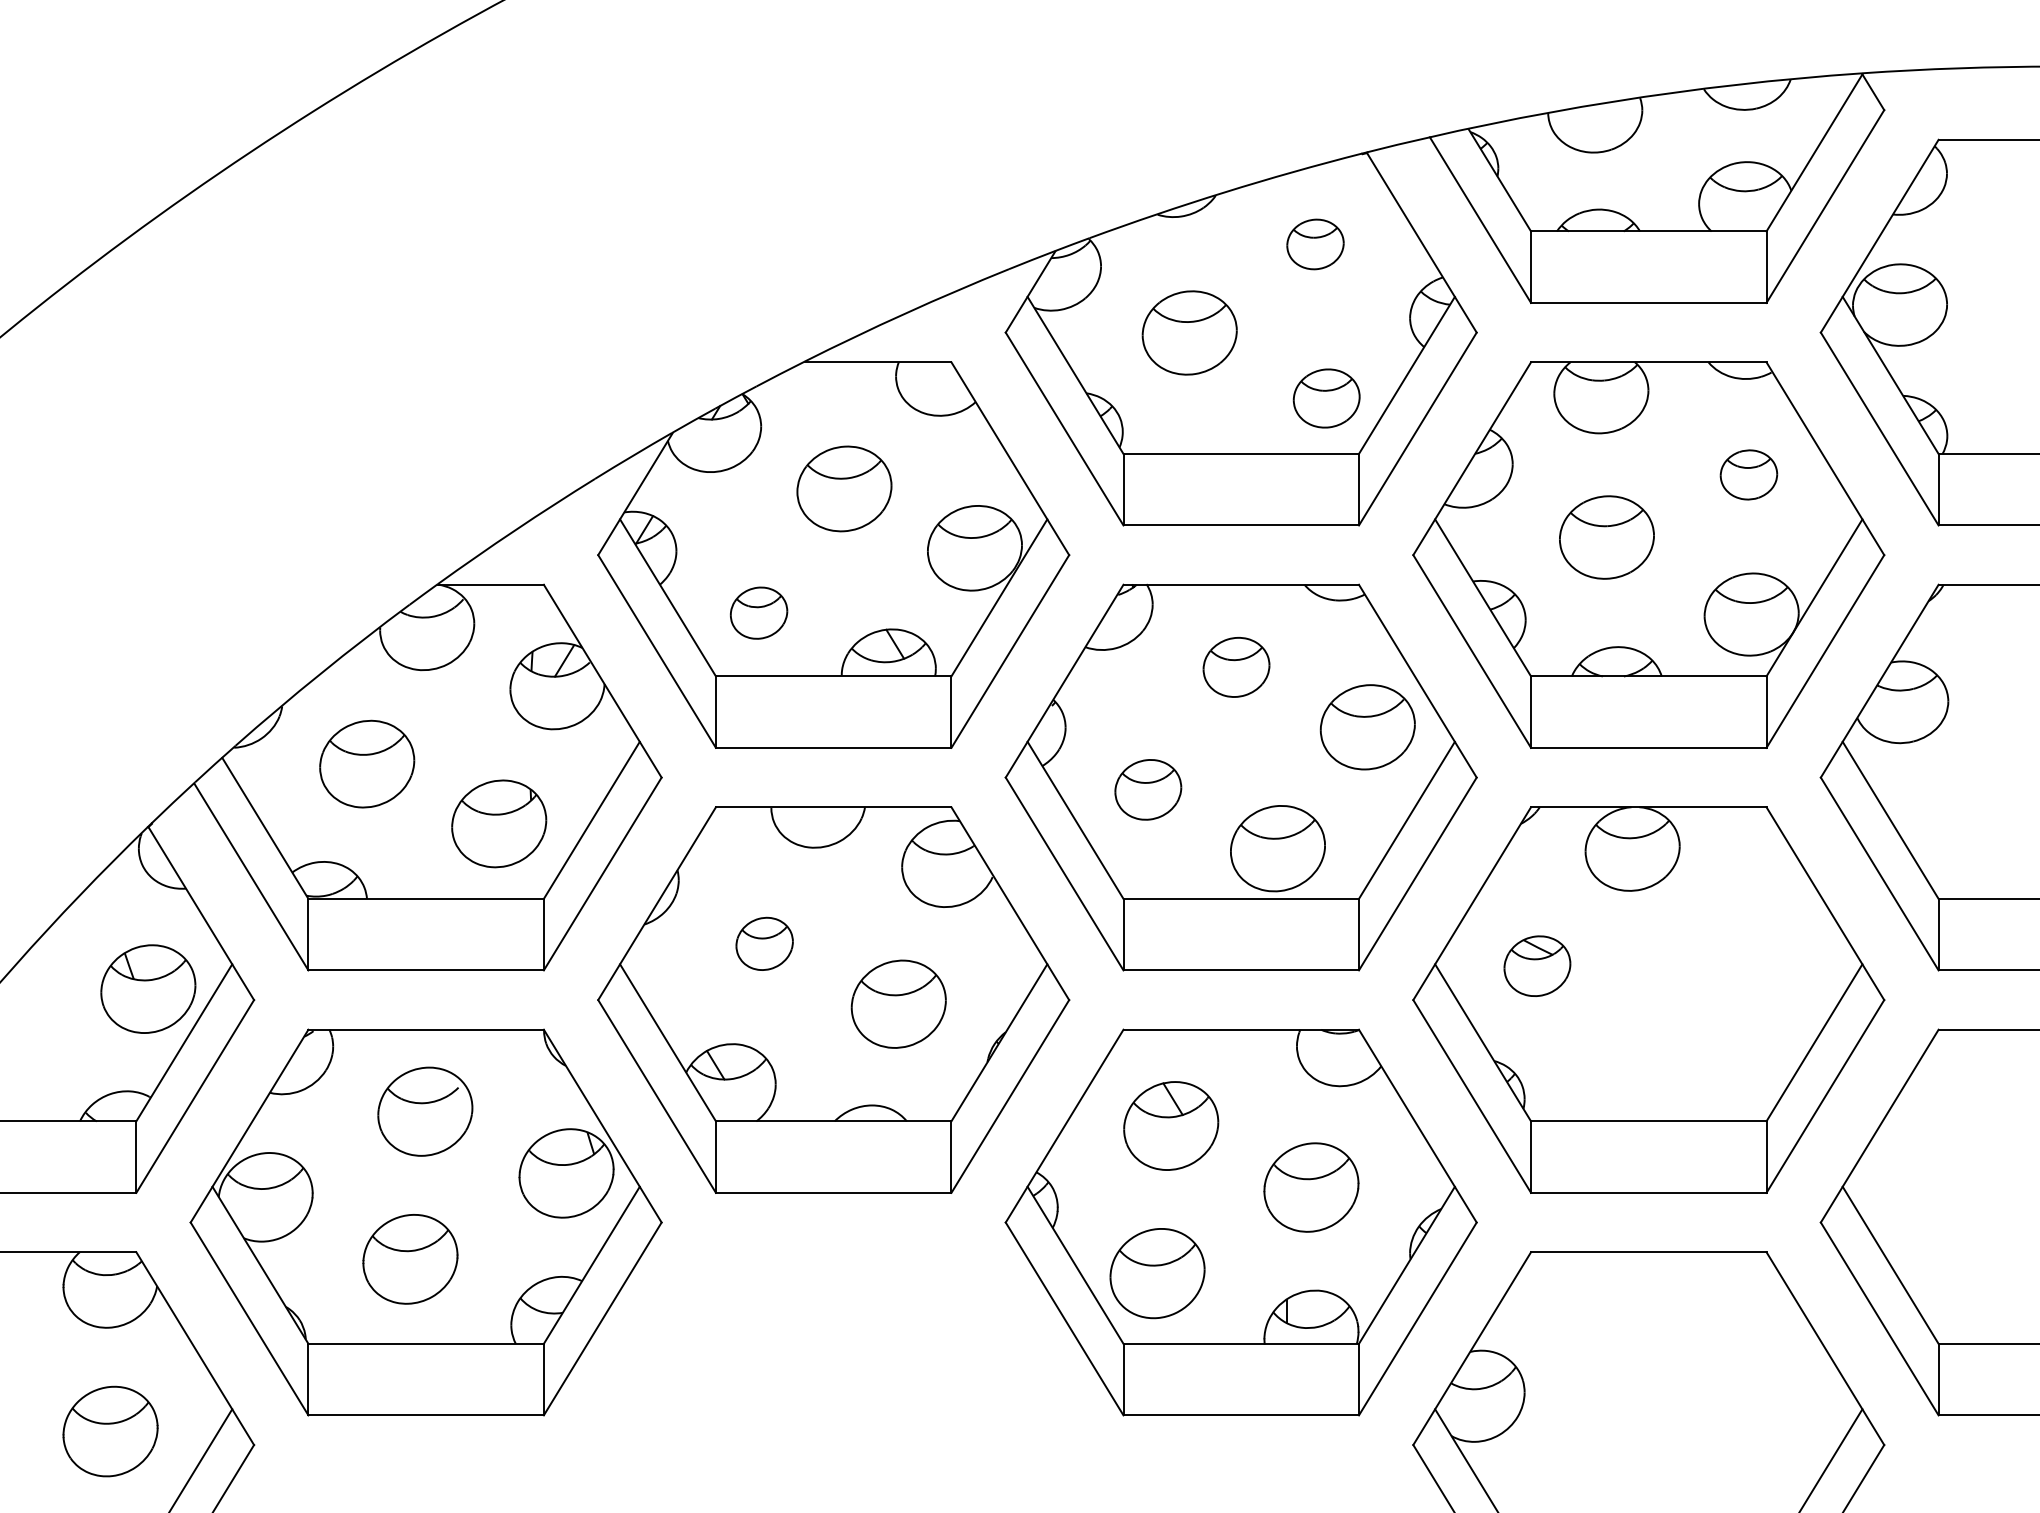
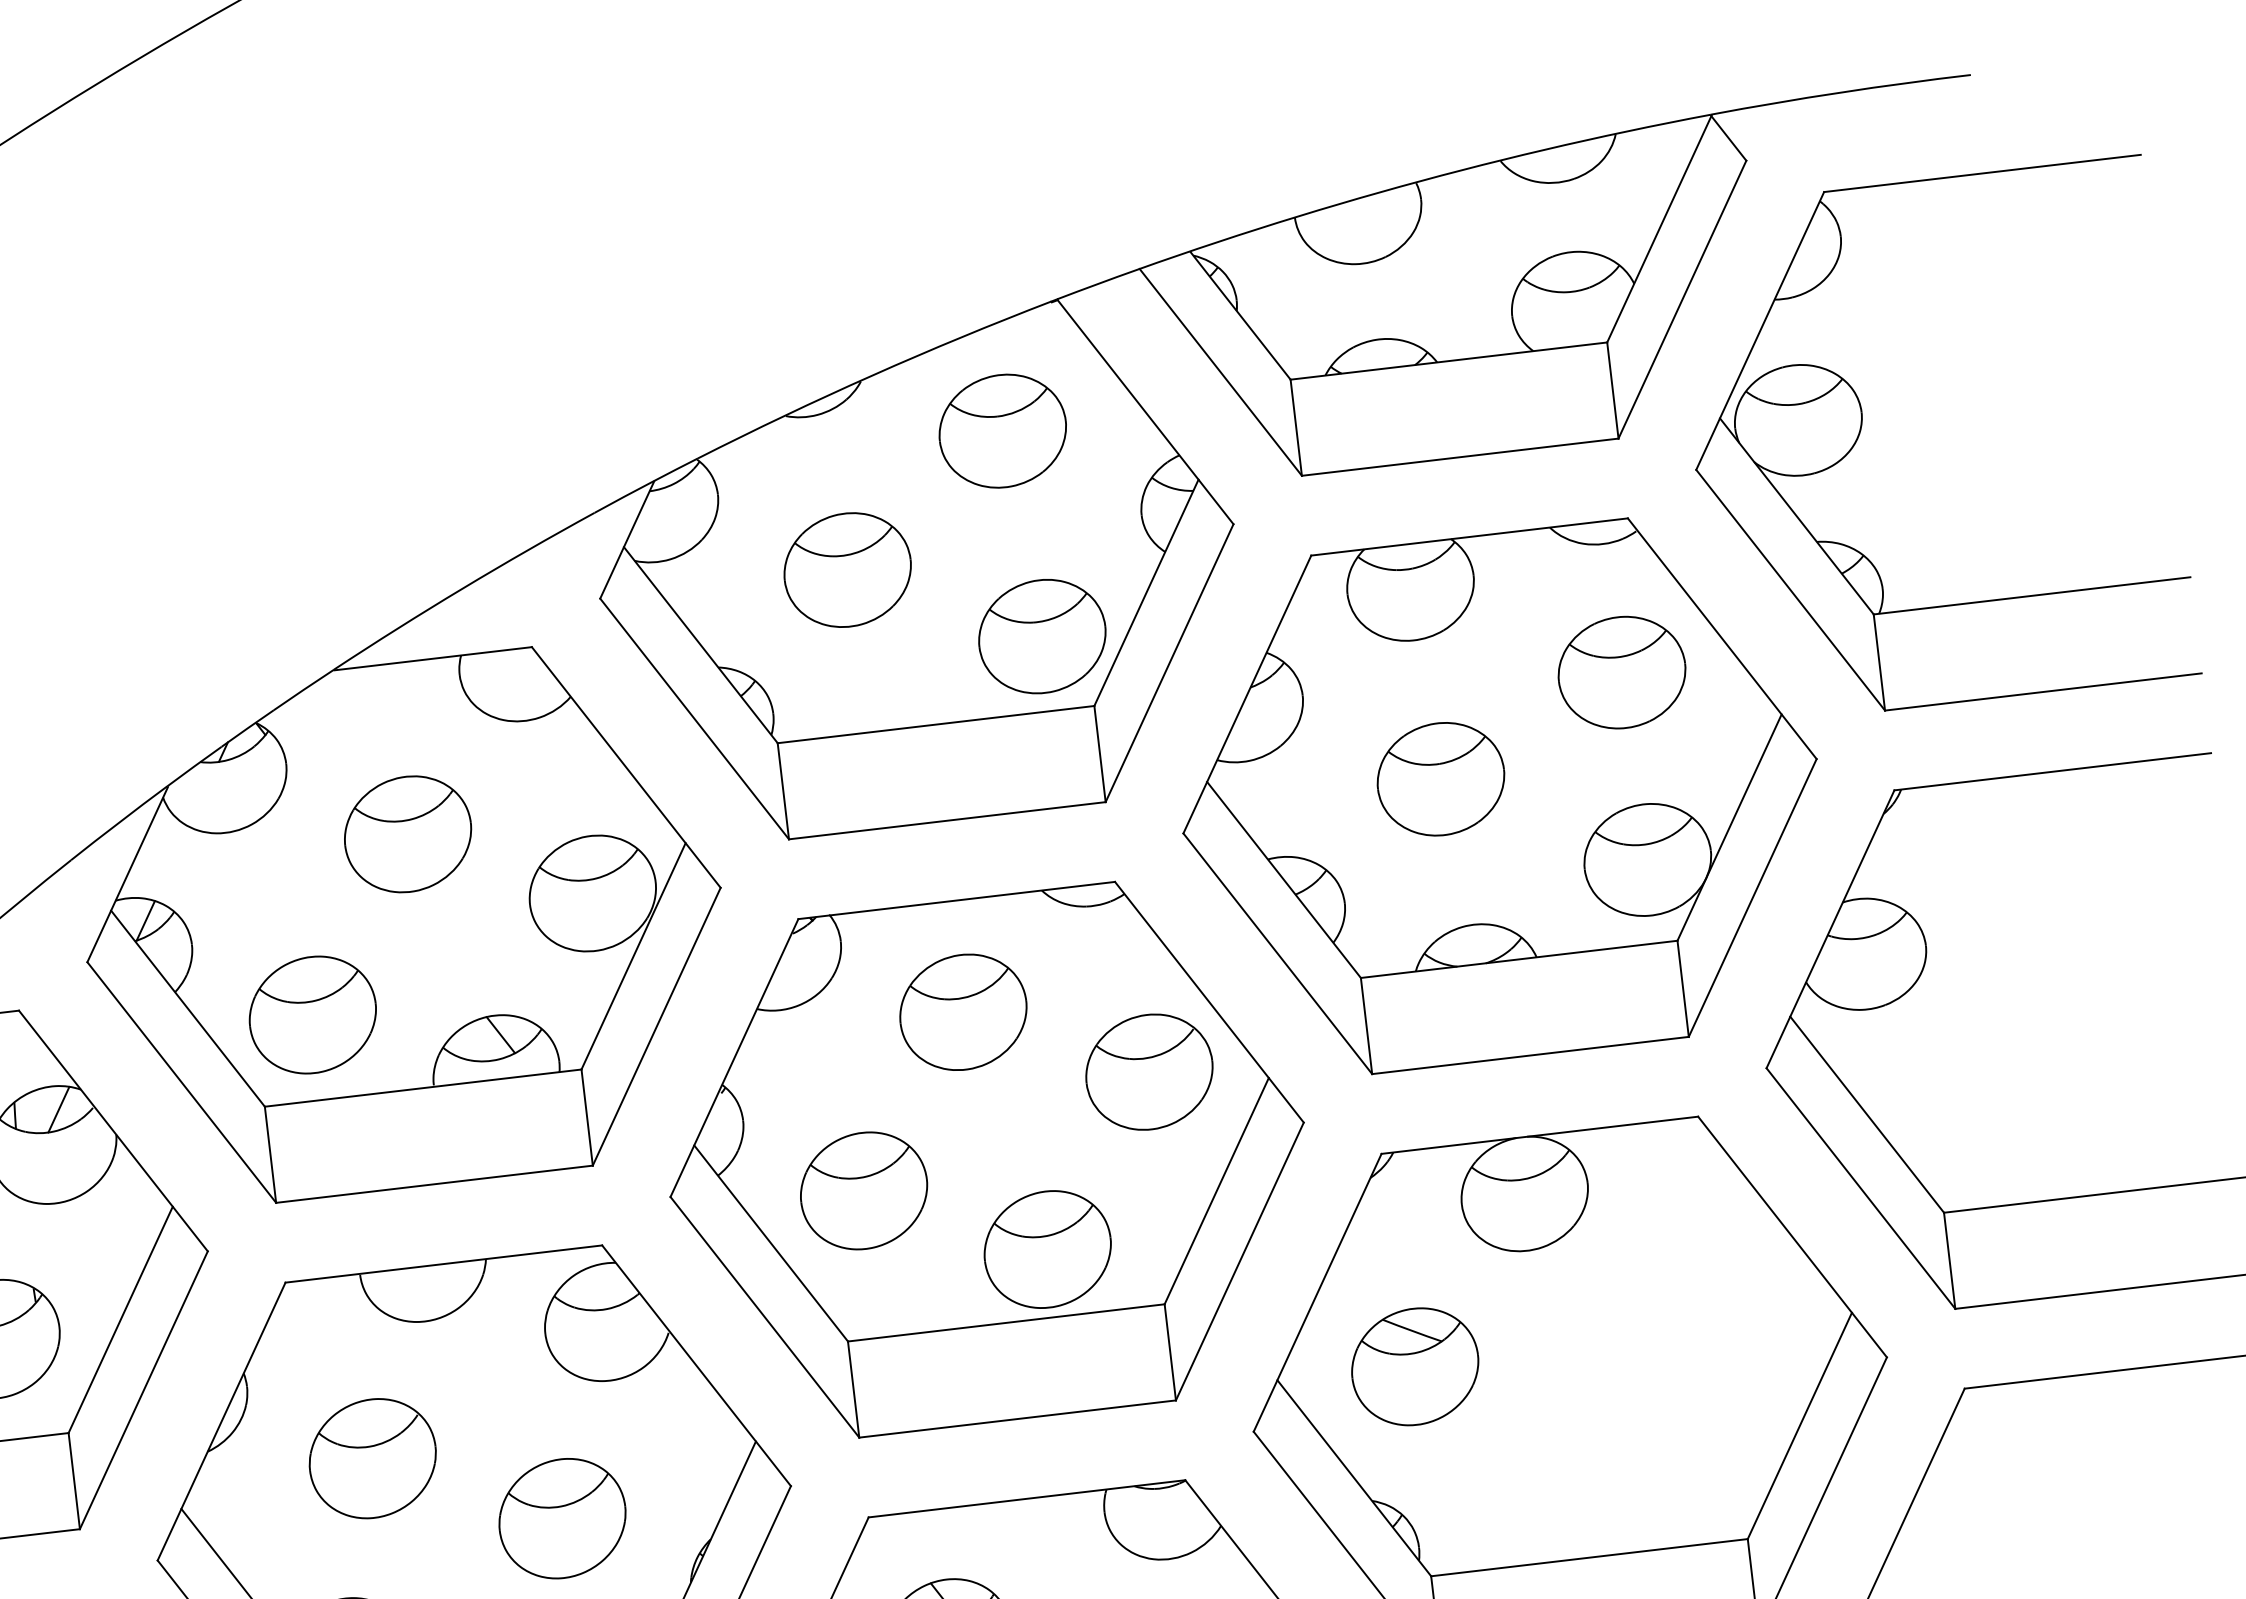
part: (1315, 244) -> (1002, 431), size x1.67
part: (1326, 398) -> (1041, 636), size x1.43
part: (1748, 474) -> (1621, 672), size x1.67
part: (758, 612) -> (311, 1014), size x1.67
part: (1236, 667) -> (963, 1012), size x1.43
part: (1148, 789) -> (864, 1190), size x1.43
part: (764, 943) -> (372, 1458), size x1.67
part: (1537, 965) -> (1415, 1365), size x1.43

